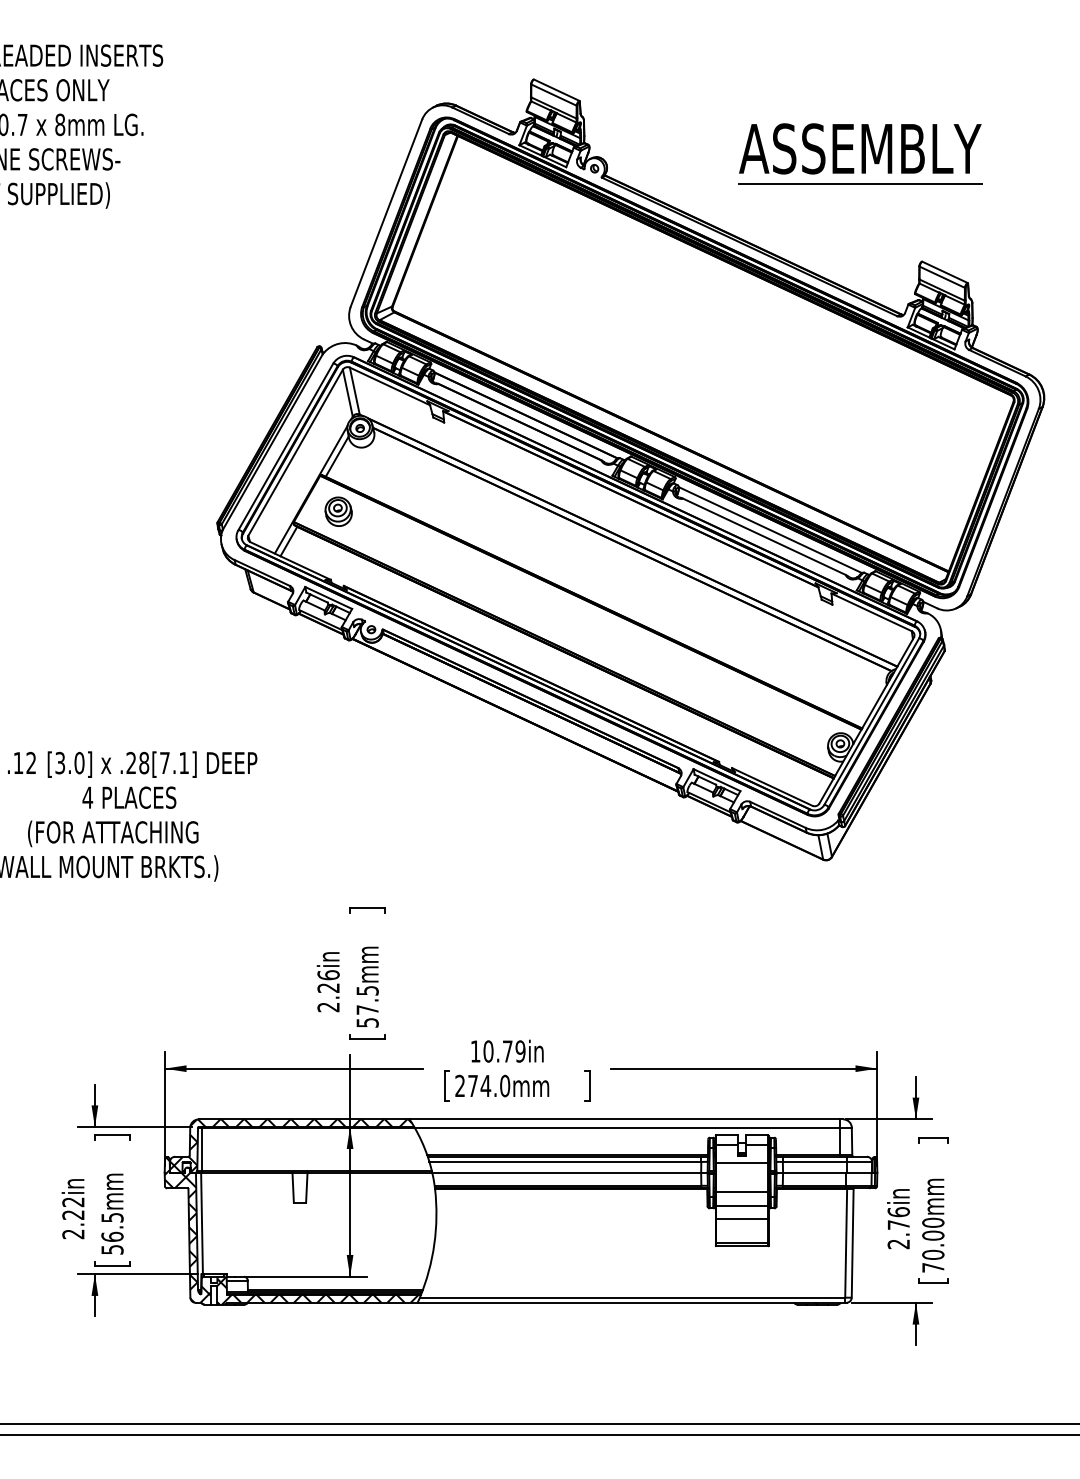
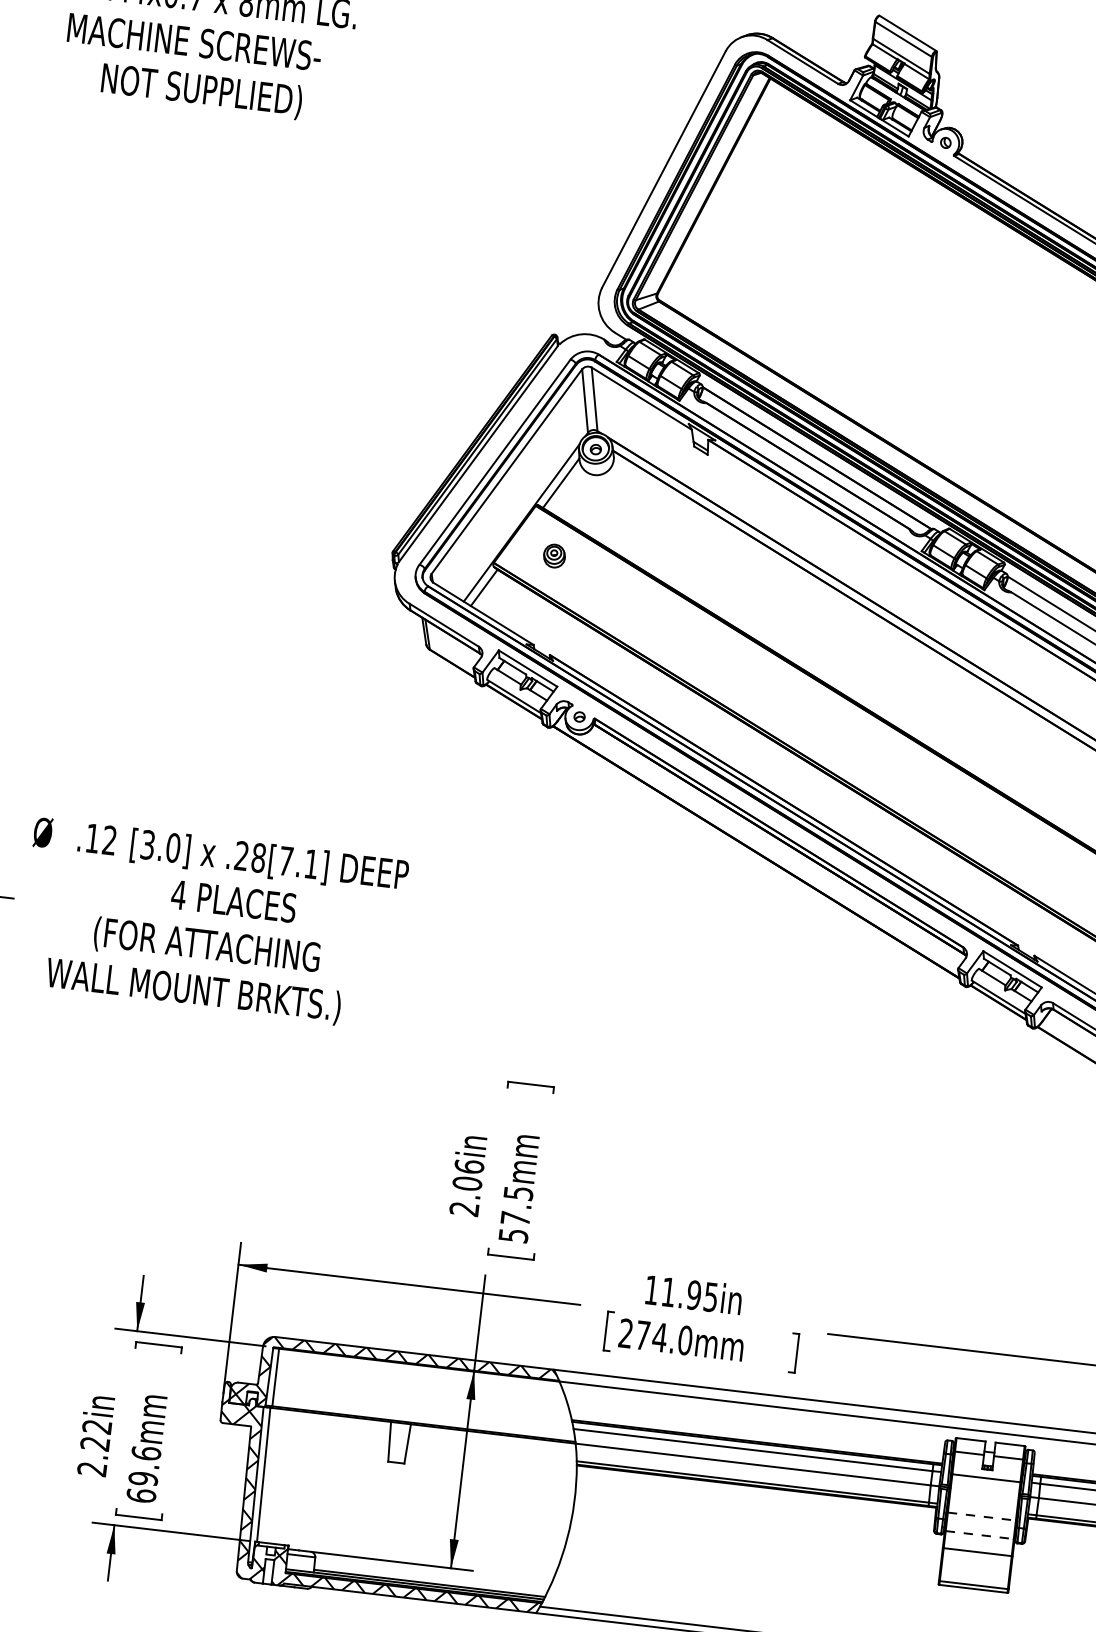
part: (338, 511) -> (554, 555), size x0.6
text: (328, 988) -> (467, 1184), 2.26in -> 2.06in
text: (504, 1051) -> (689, 1294), 10.79in -> 11.95in
line: (742, 1191) -> (982, 1516), solid -> dashed
line: (742, 1205) -> (980, 1535), solid -> dashed
text: (112, 1233) -> (143, 1474), 56.5mm -> 69.6mm

